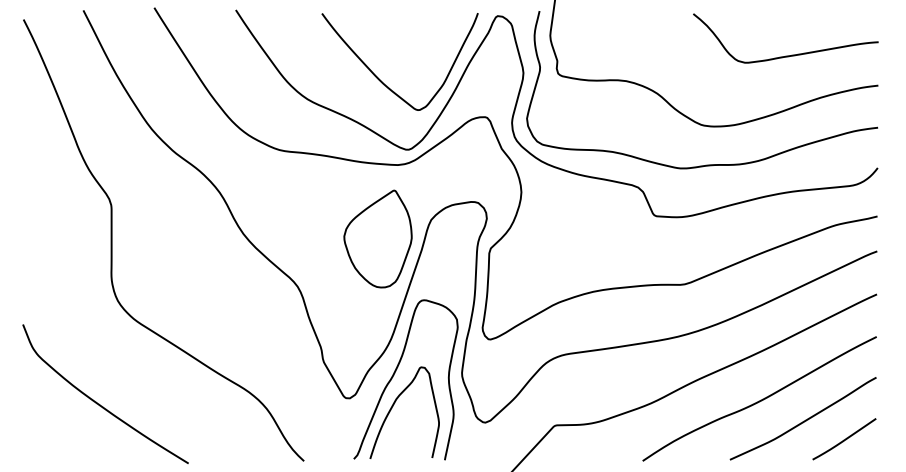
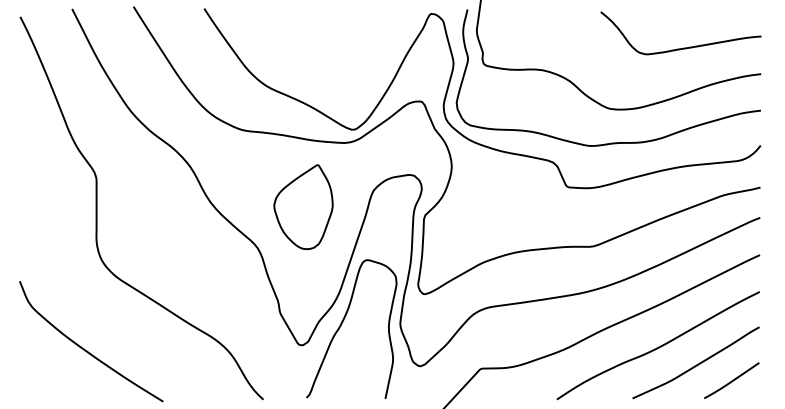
curve: (381, 80) -> (330, 69), removed
part: (378, 238) -> (303, 206), moved
curve: (393, 407) -> (340, 353), removed

